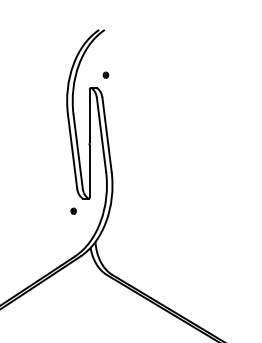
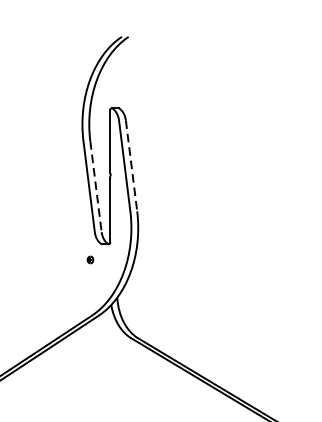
part: (105, 74) -> (129, 91), removed
line: (107, 135) -> (132, 166), solid -> dashed
line: (78, 152) -> (96, 187), solid -> dashed

